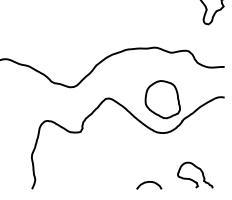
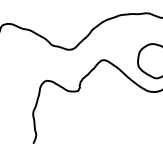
curve: (149, 182) -> (141, 137), removed

